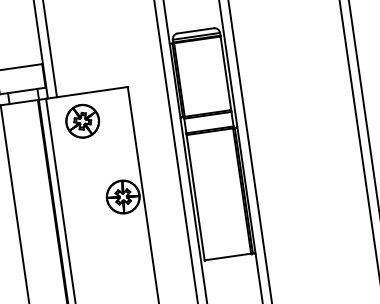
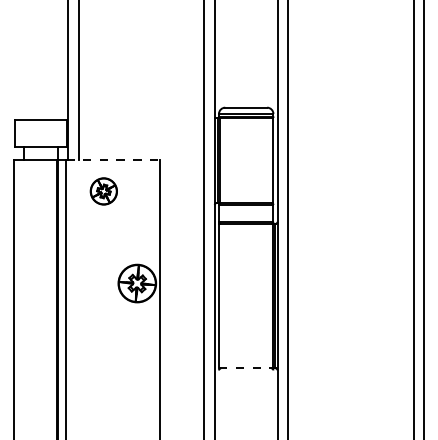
line: (87, 93) -> (113, 160), solid -> dashed
part: (82, 121) -> (103, 191), size x0.7
line: (227, 257) -> (245, 368), solid -> dashed

